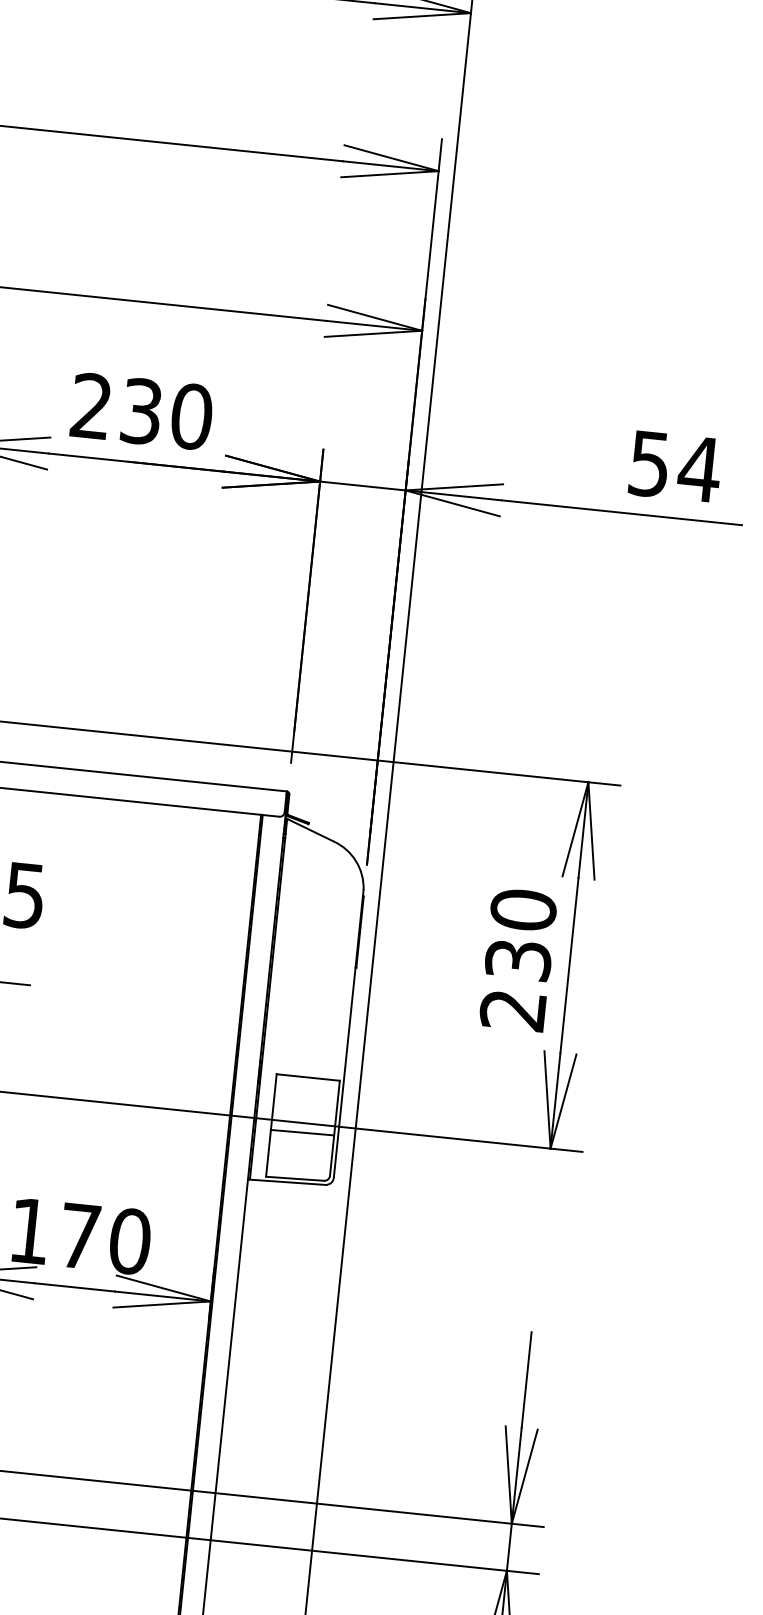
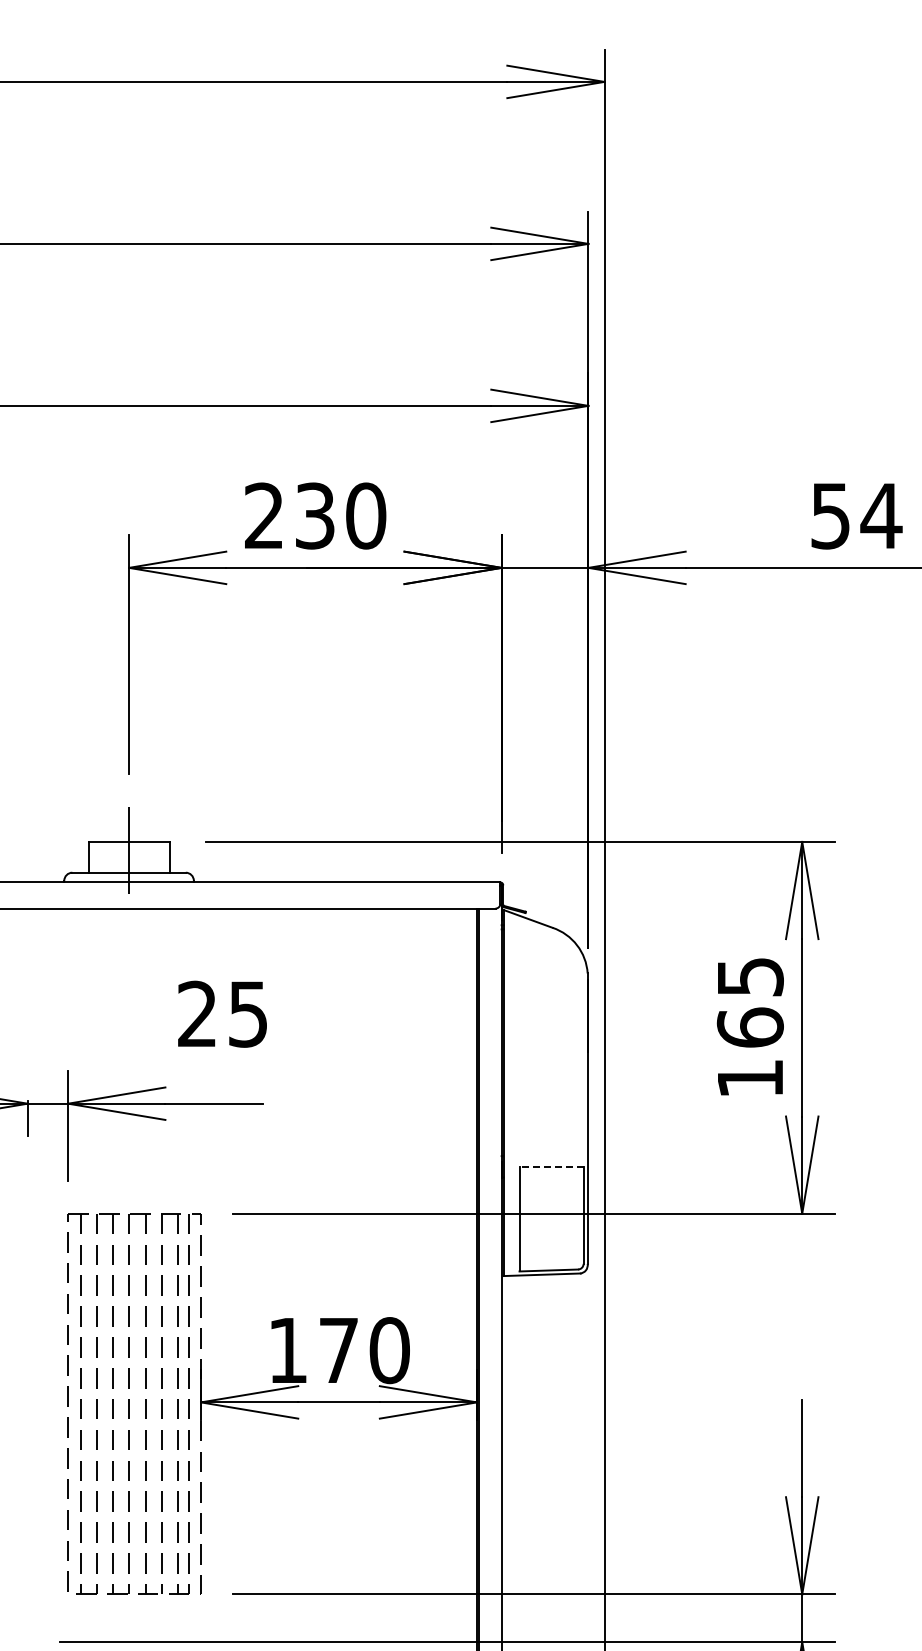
text: (517, 959) -> (749, 1027), 230 -> 165
line: (308, 1077) -> (551, 1167), solid -> dashed
line: (301, 1131) -> (550, 1222), removed

